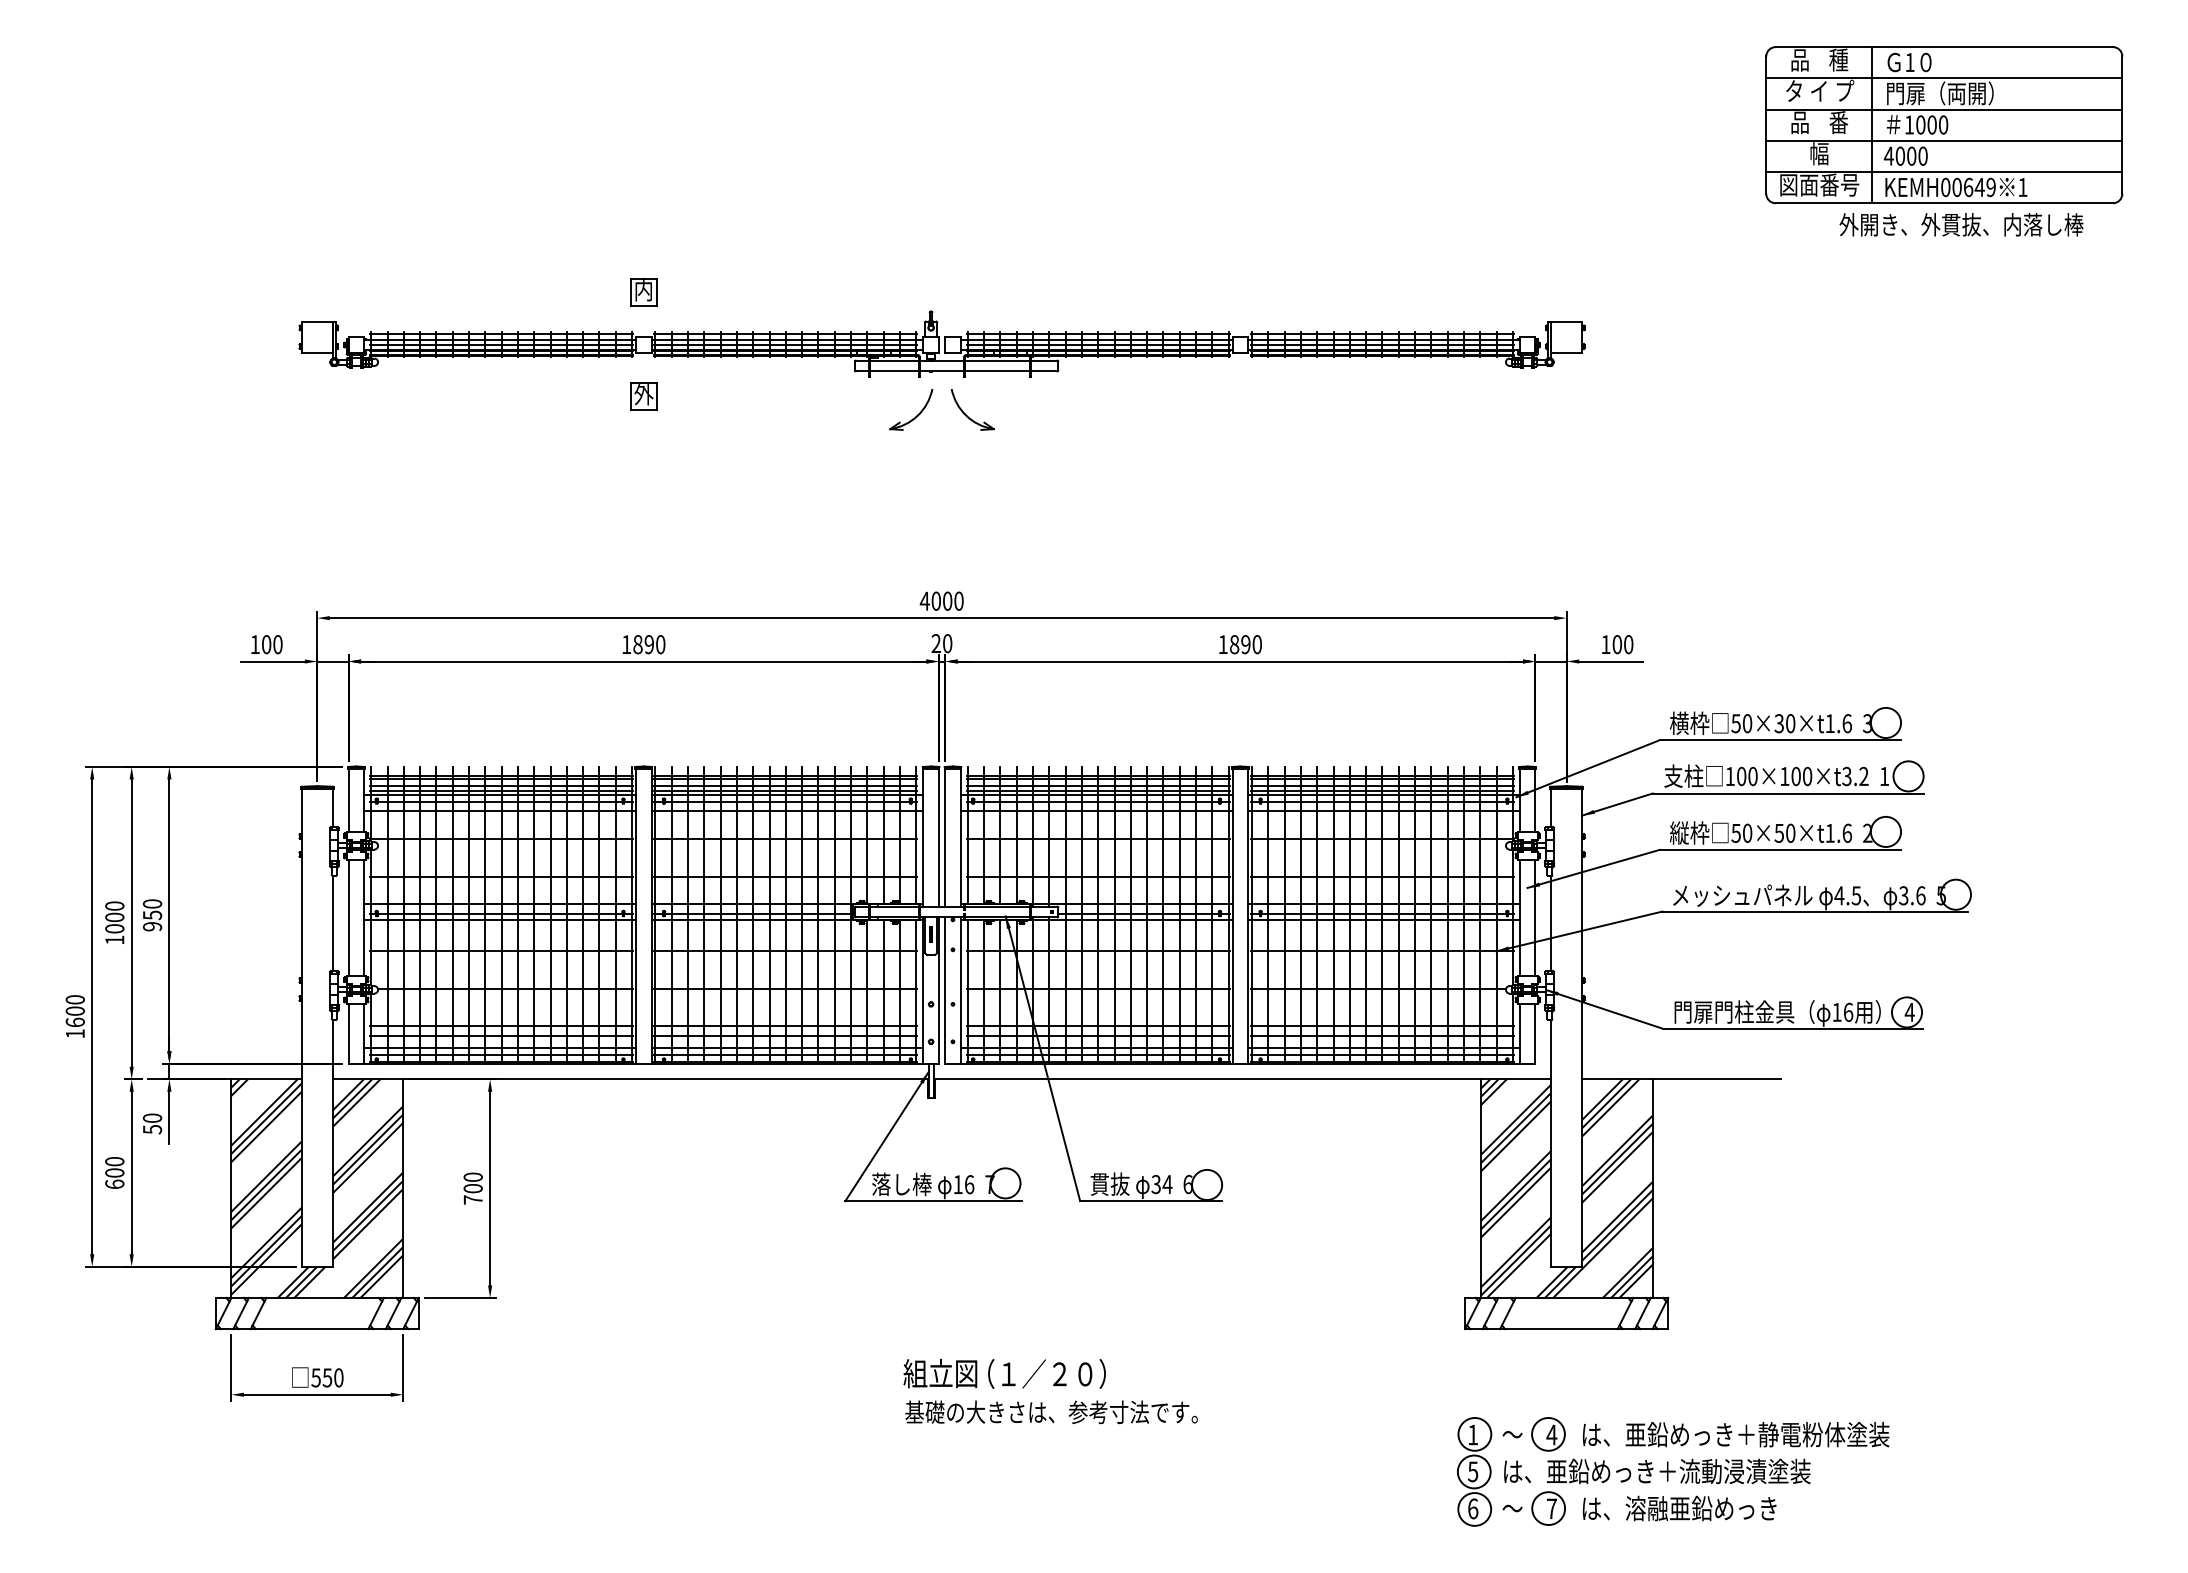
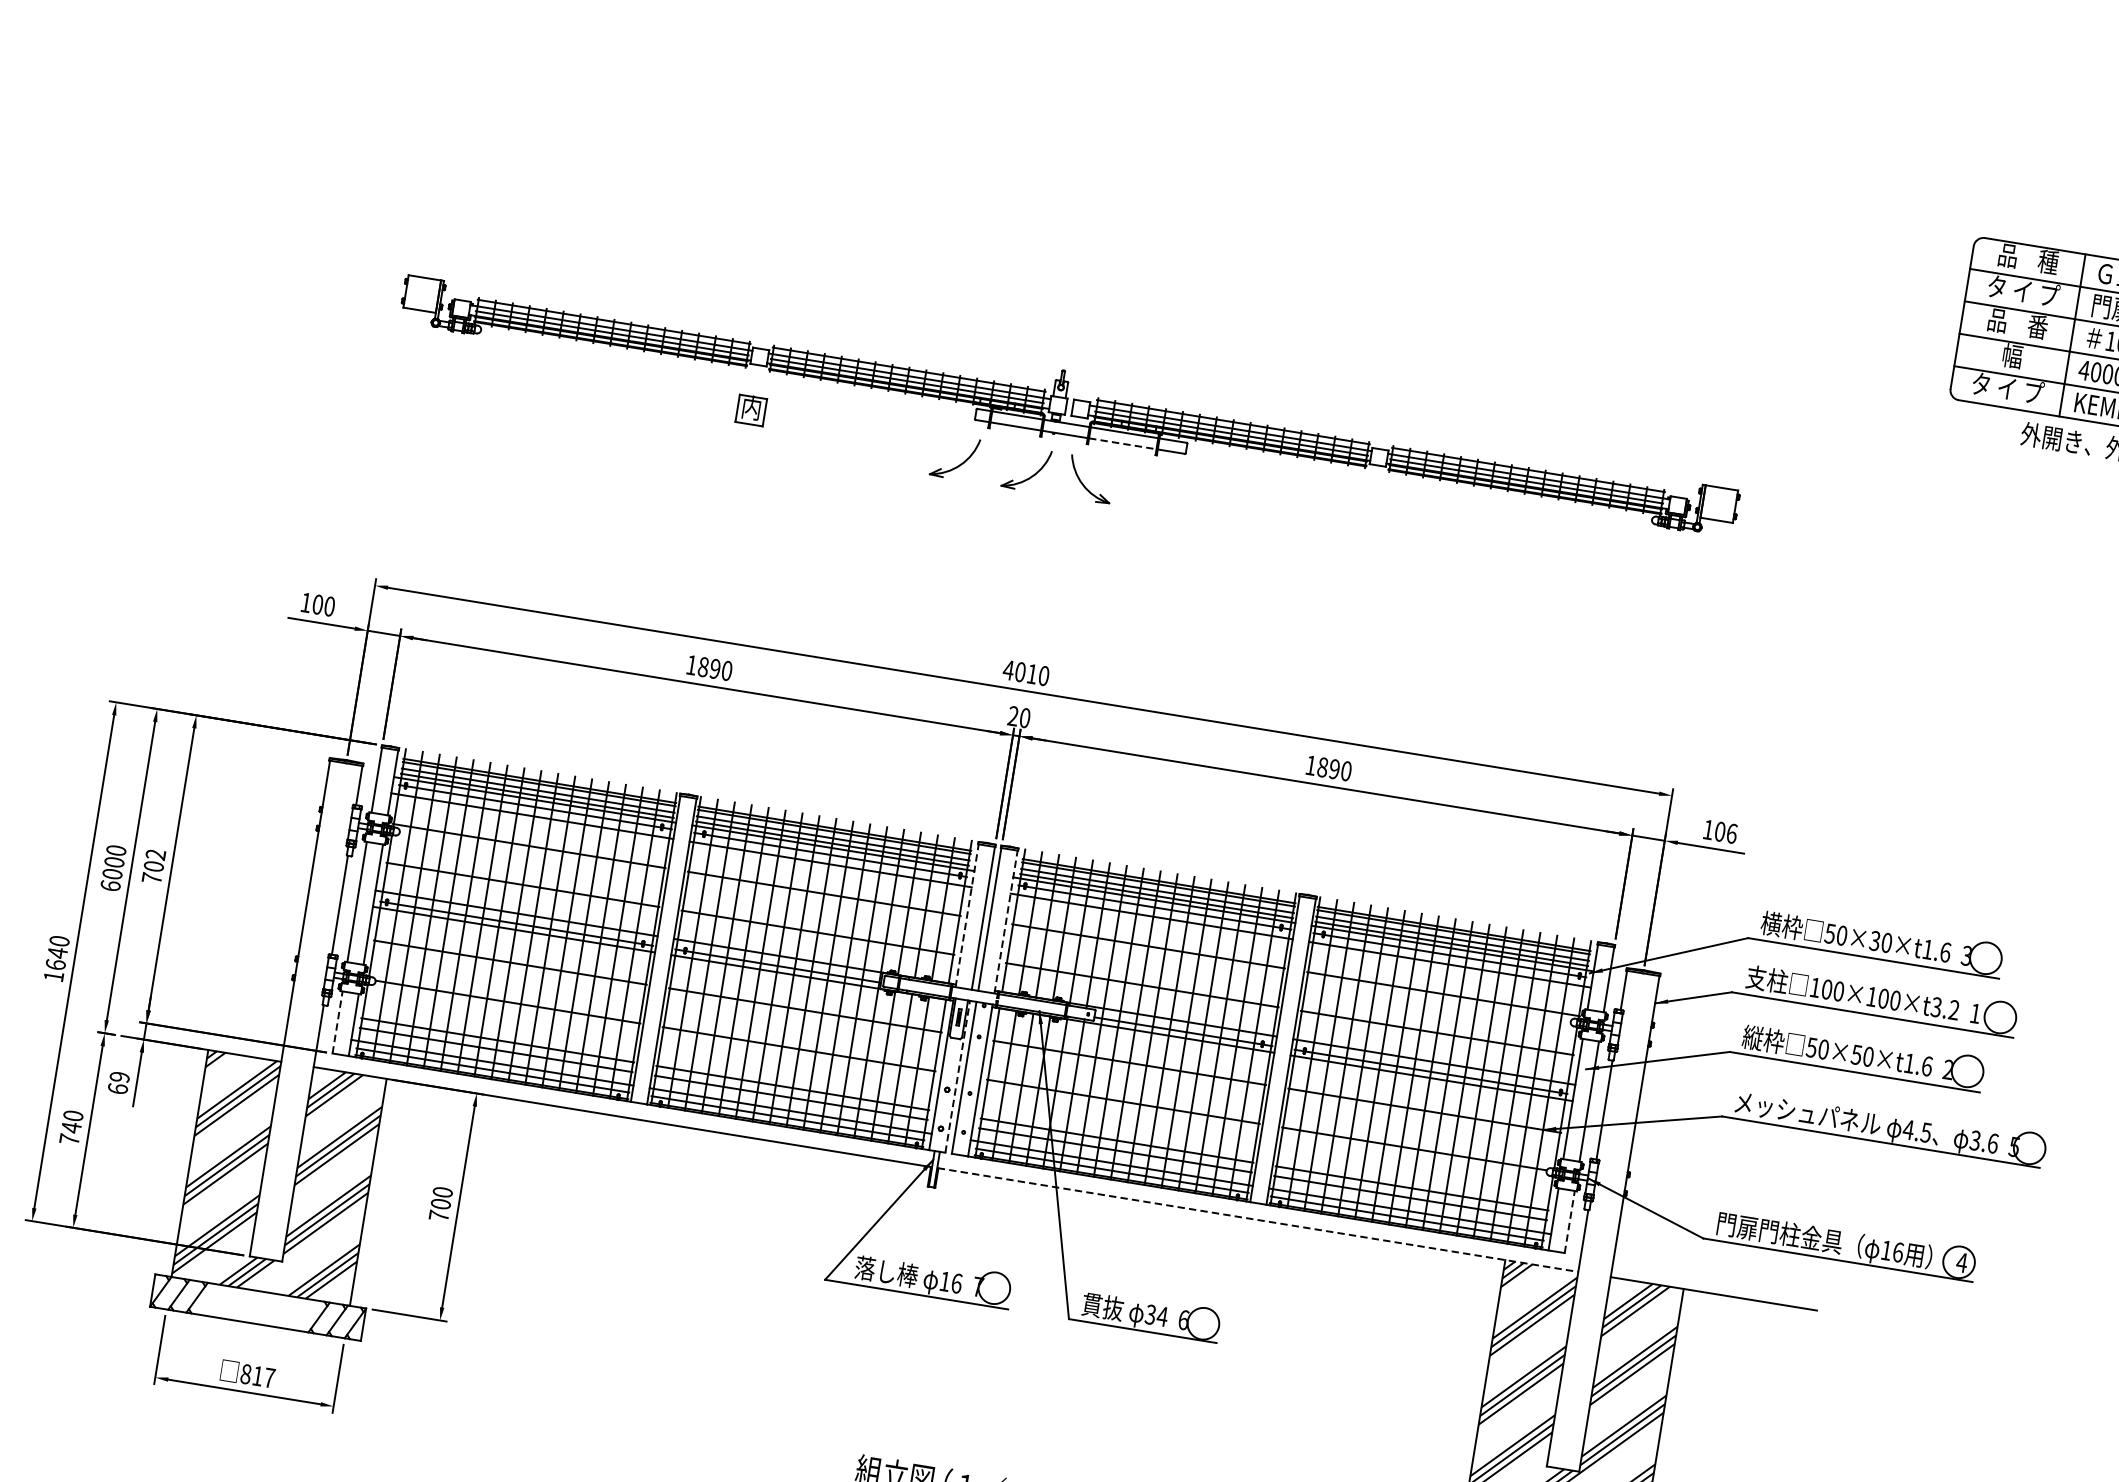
text: (1819, 184) -> (2007, 388), 図面番号 -> タ イ プ
part: (643, 292) -> (768, 302), removed
line: (998, 371) -> (1123, 444), solid -> dashed
text: (643, 394) -> (751, 408), 外 -> 内
part: (848, 414) -> (960, 463), added
text: (947, 600) -> (1032, 673), 4000 -> 4010
text: (1628, 644) -> (1731, 833), 100 -> 106
line: (923, 837) -> (967, 915), solid -> dashed
line: (960, 837) -> (1005, 921), solid -> dashed
text: (152, 915) -> (153, 866), 950 -> 702
text: (114, 939) -> (110, 885), 1000 -> 6000
line: (938, 990) -> (957, 1076), solid -> dashed
text: (74, 1011) -> (56, 953), 1600 -> 1640
line: (348, 1033) -> (337, 1022), solid -> dashed
line: (1535, 1033) -> (1569, 1221), solid -> dashed
line: (1242, 1079) -> (1257, 1220), solid -> dashed
text: (152, 1123) -> (118, 1082), 50 -> 69
text: (114, 1178) -> (70, 1133), 600 -> 740
text: (327, 1377) -> (257, 1375), 550 -> 817

